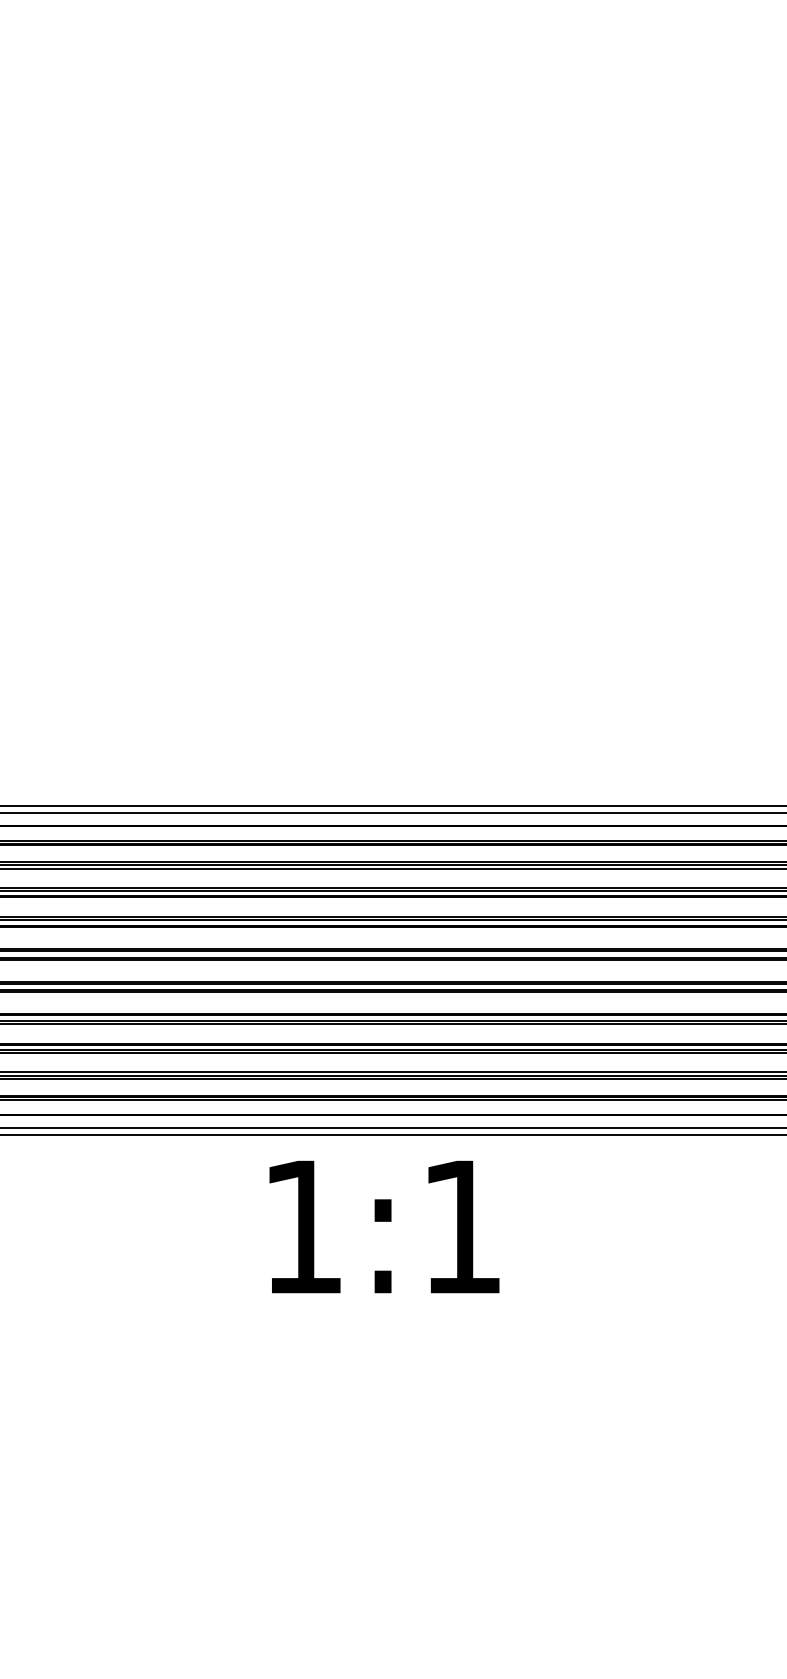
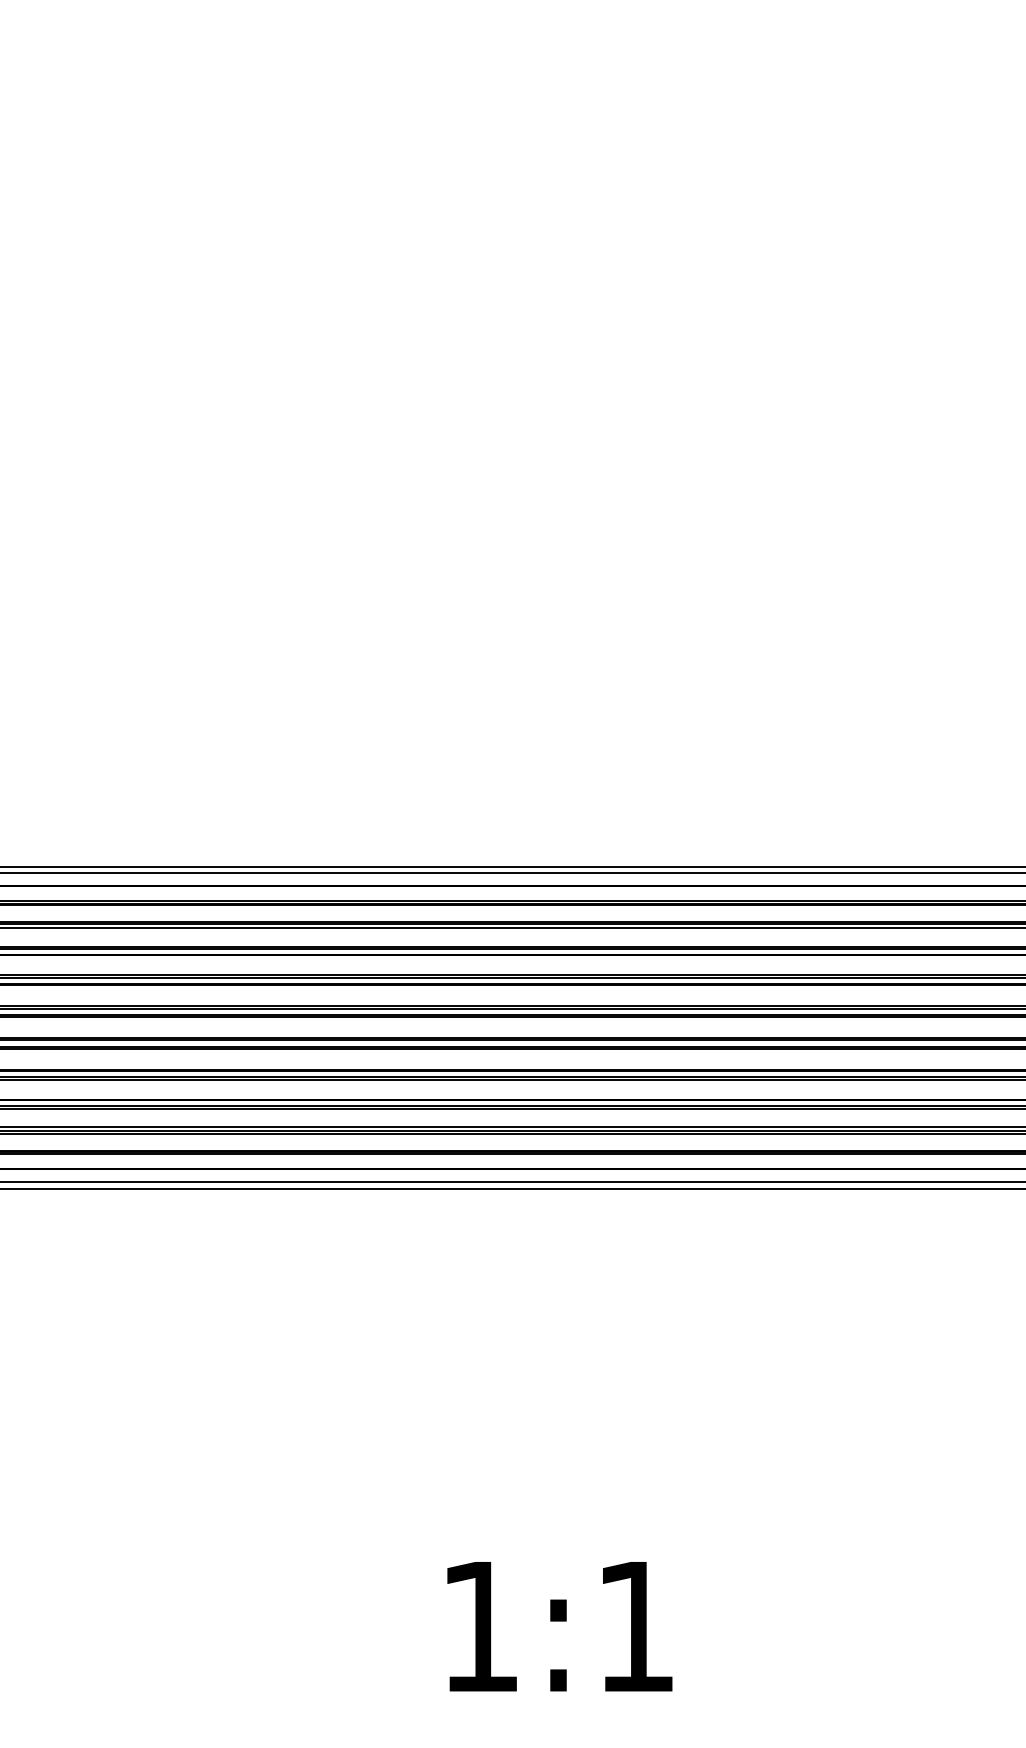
text: (384, 1226) -> (559, 1626), moved

